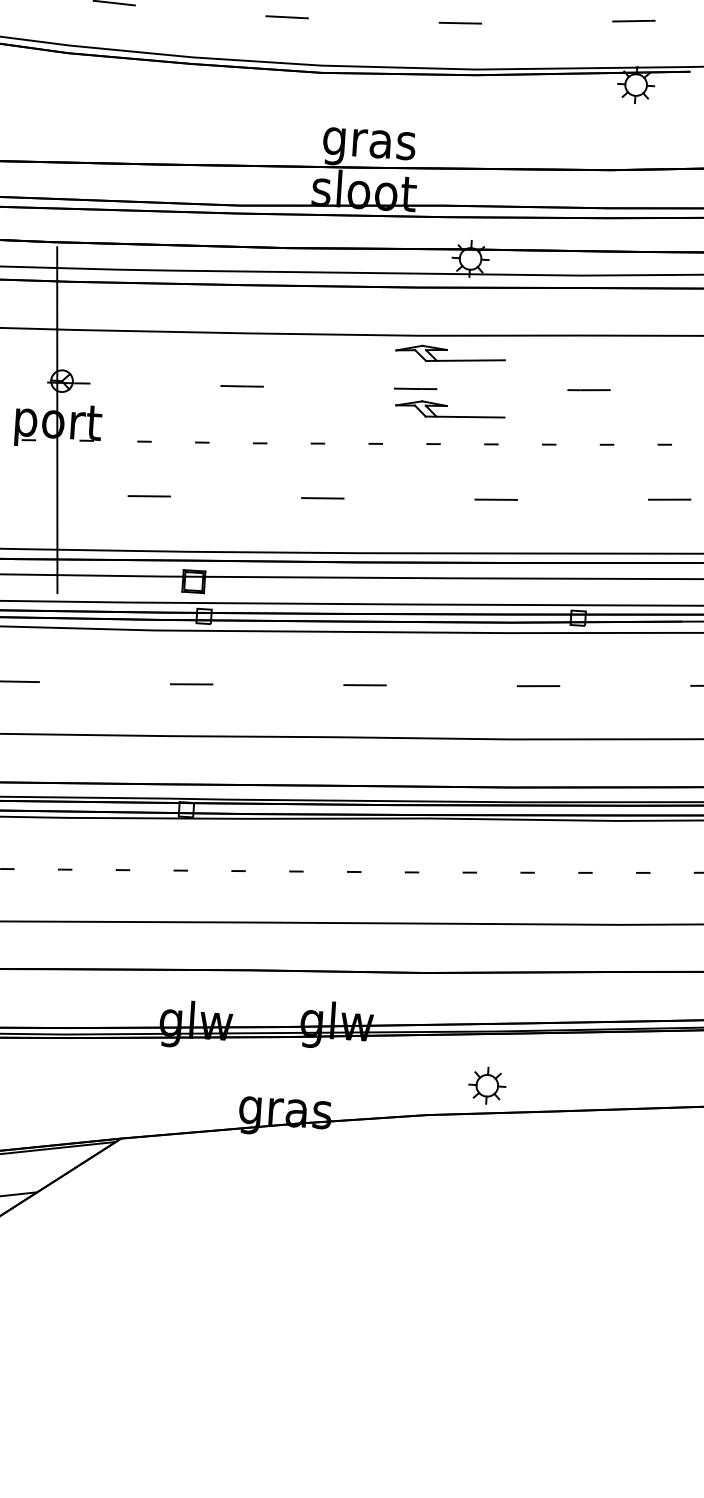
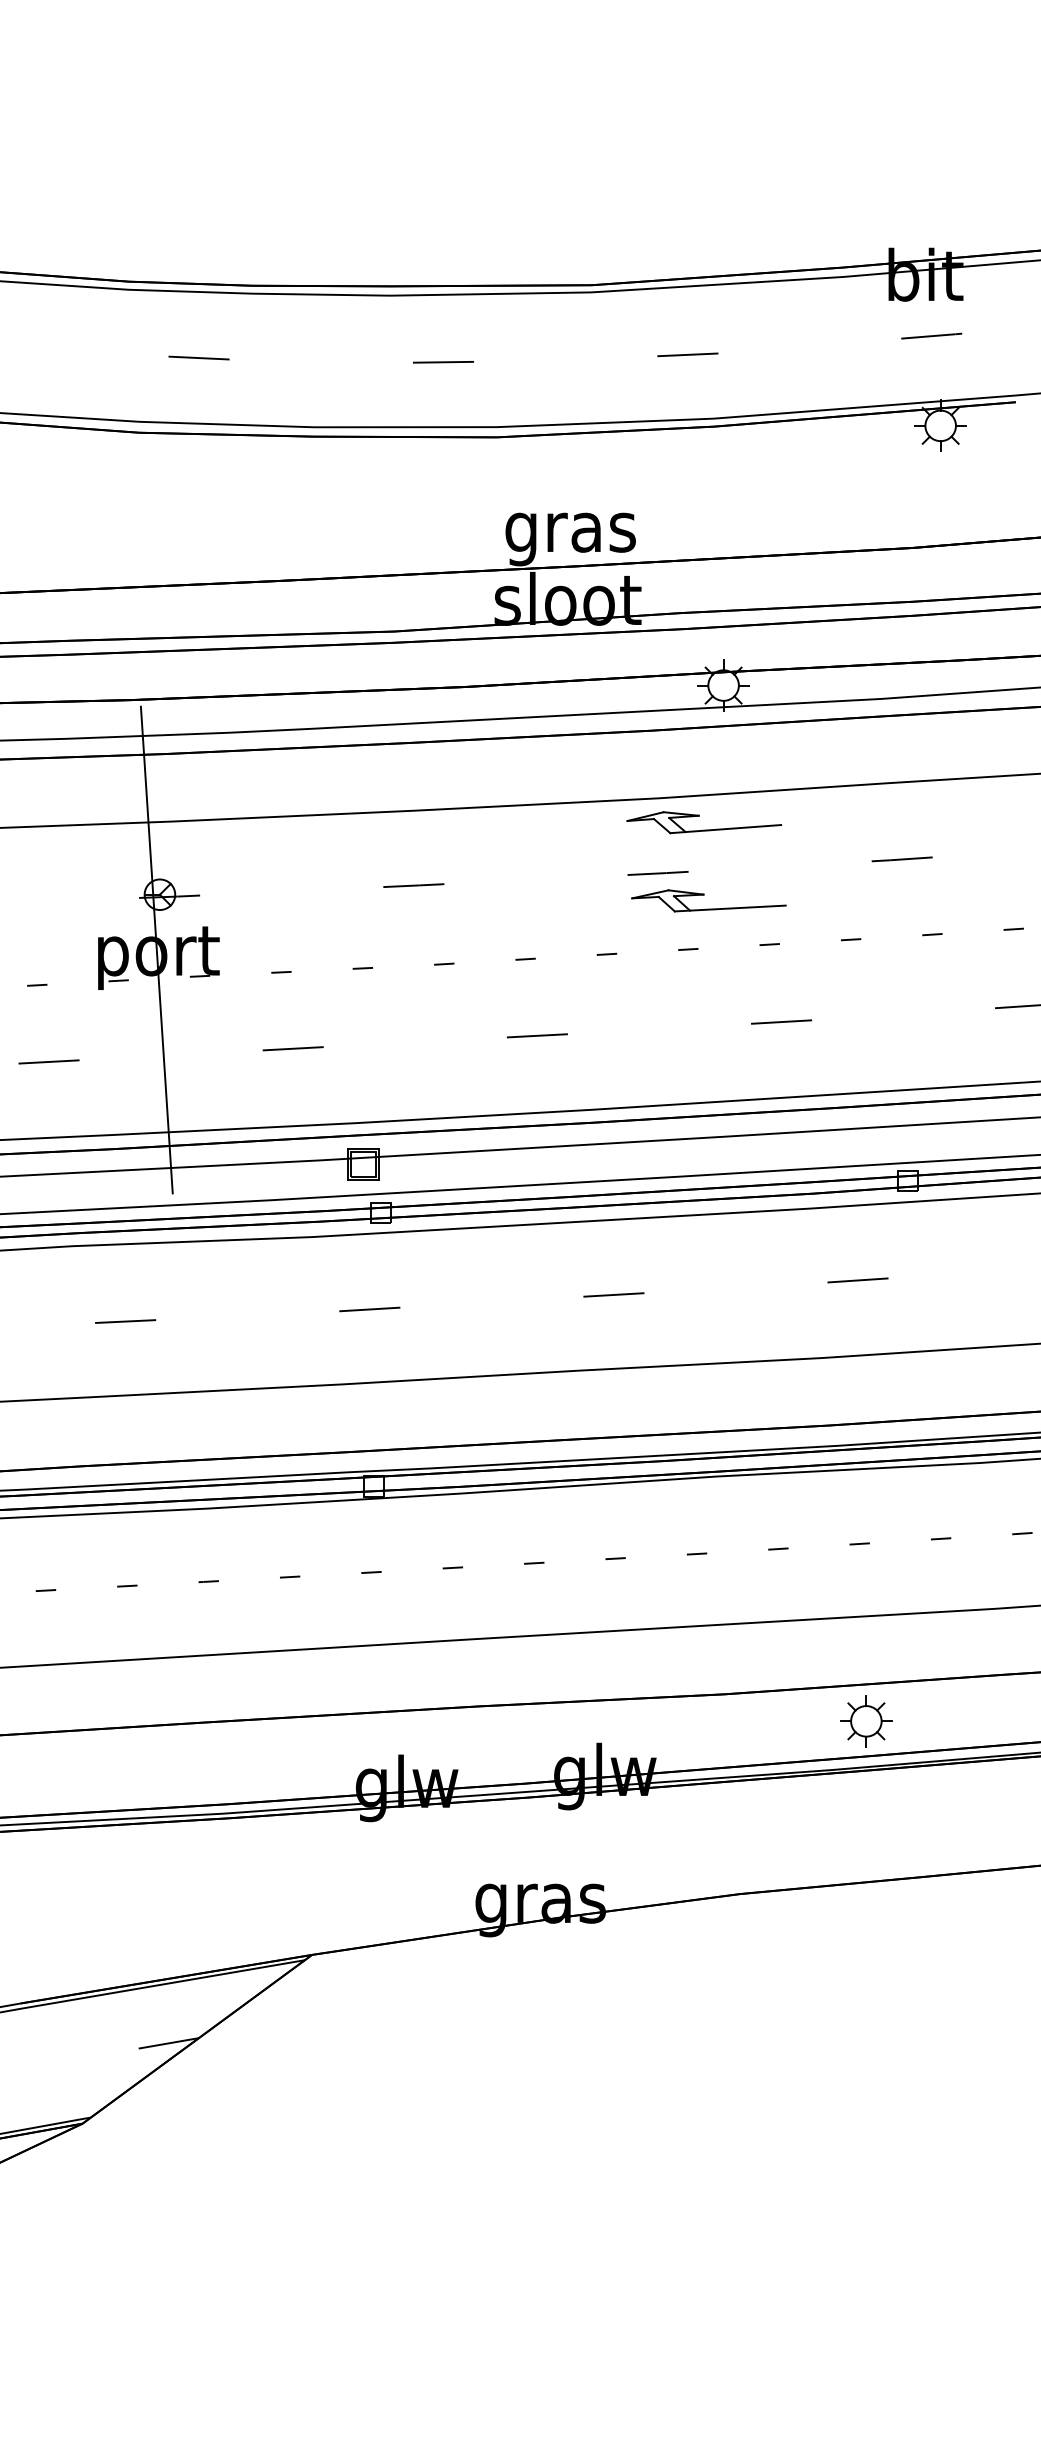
part: (487, 1085) -> (866, 1721), moved

